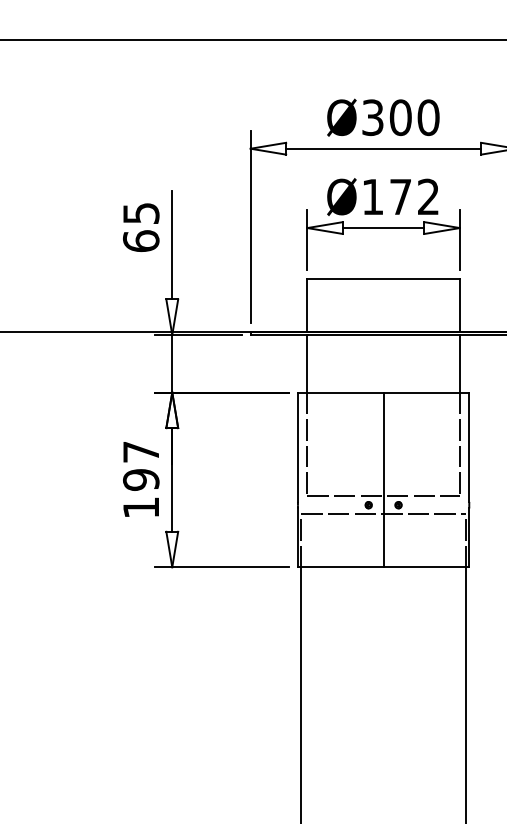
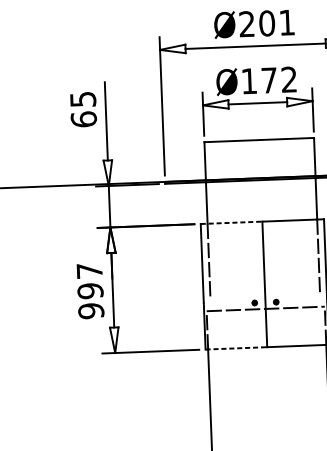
text: (400, 117) -> (266, 23), Ø300 -> Ø201
line: (340, 392) -> (231, 222), solid -> dashed
line: (383, 496) -> (265, 296), removed
text: (141, 507) -> (91, 310), 197 -> 997
line: (340, 567) -> (236, 348), solid -> dashed

